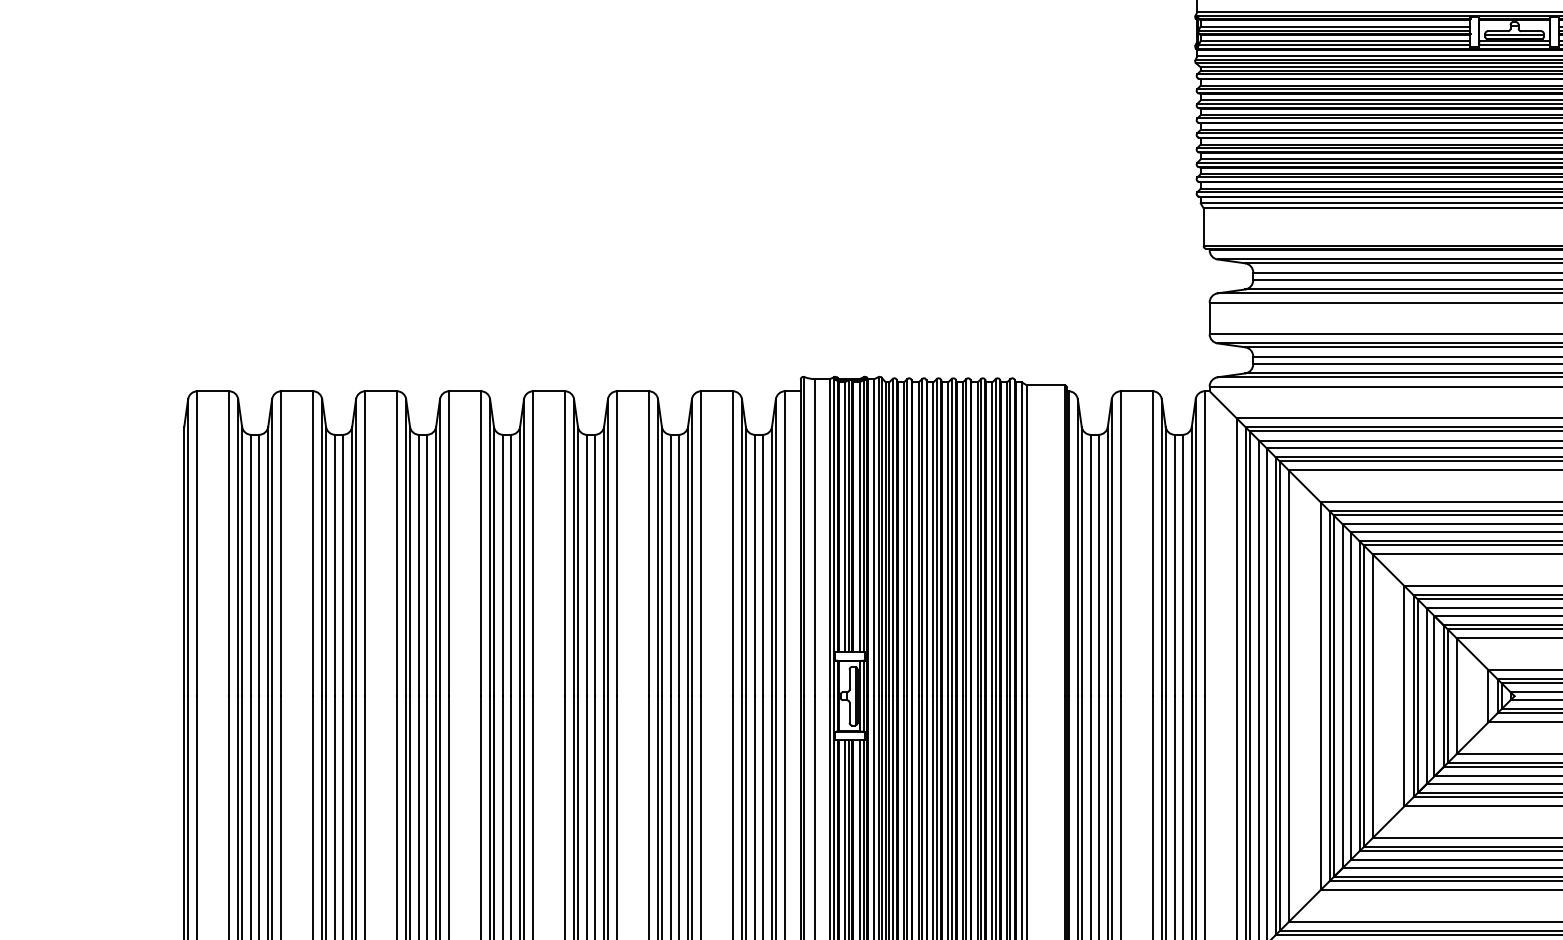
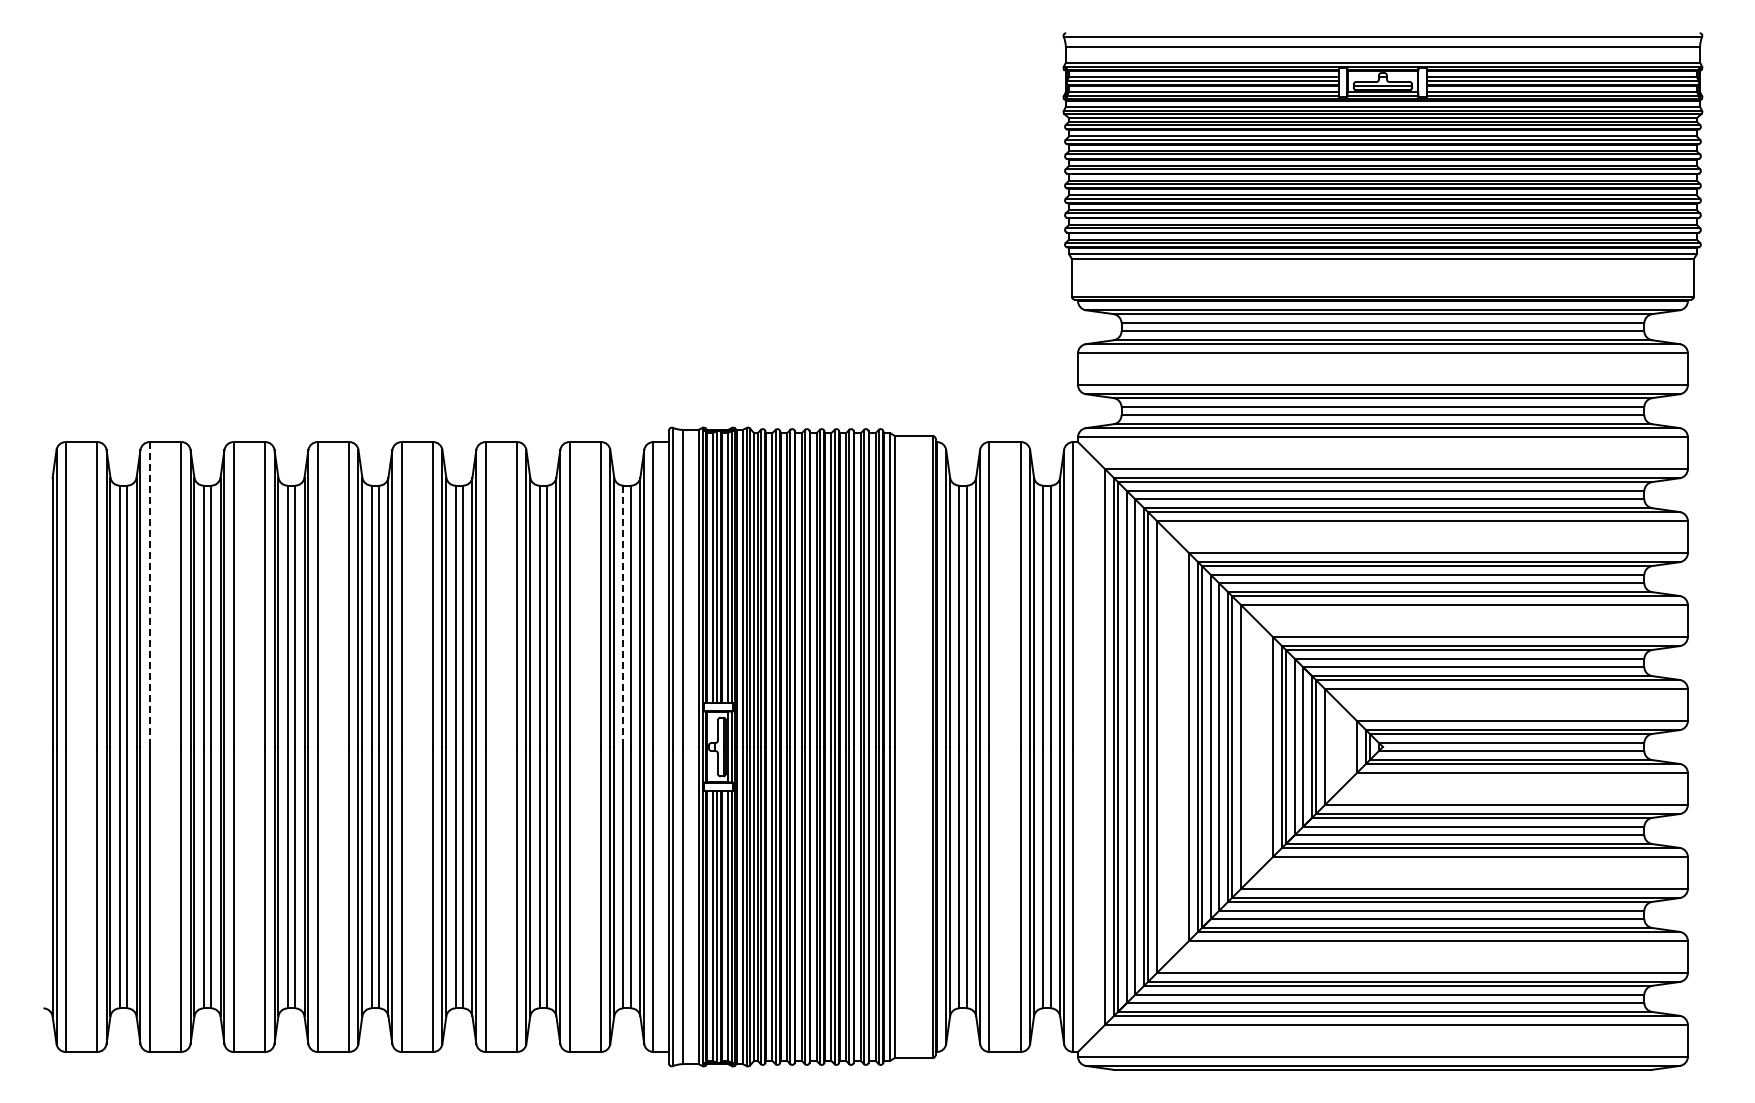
line: (281, 544) -> (149, 595), solid -> dashed
line: (755, 565) -> (623, 616), solid -> dashed

